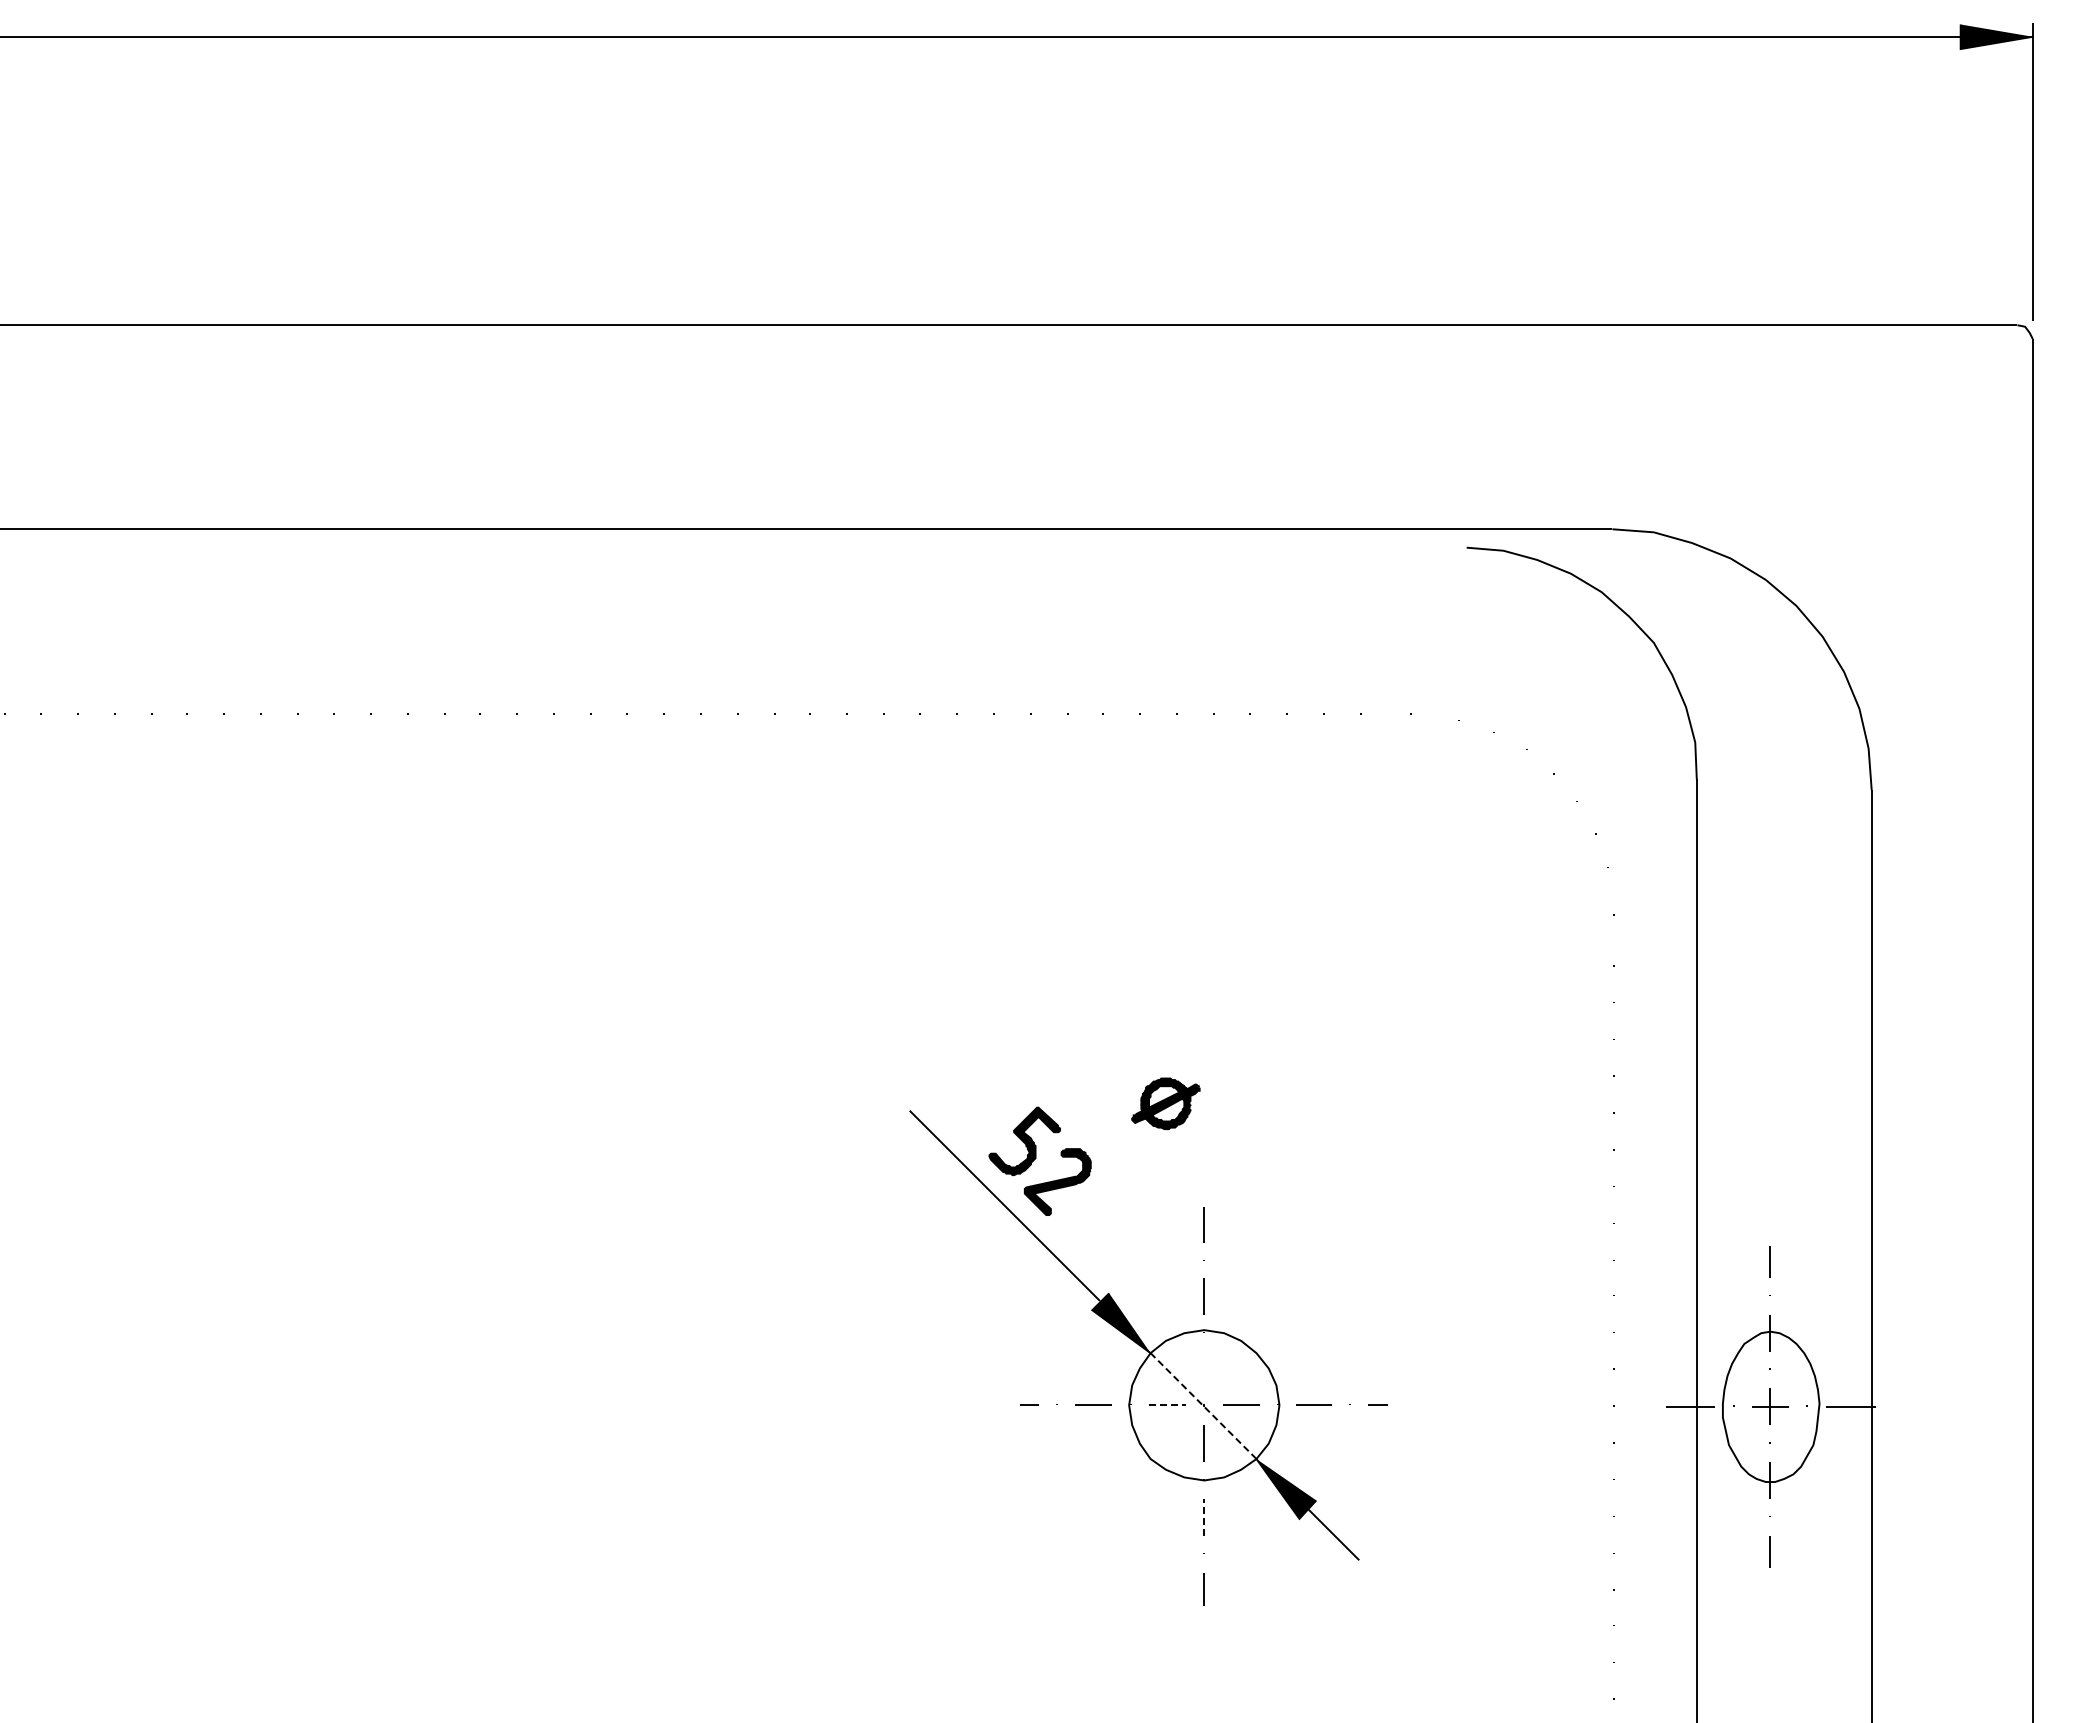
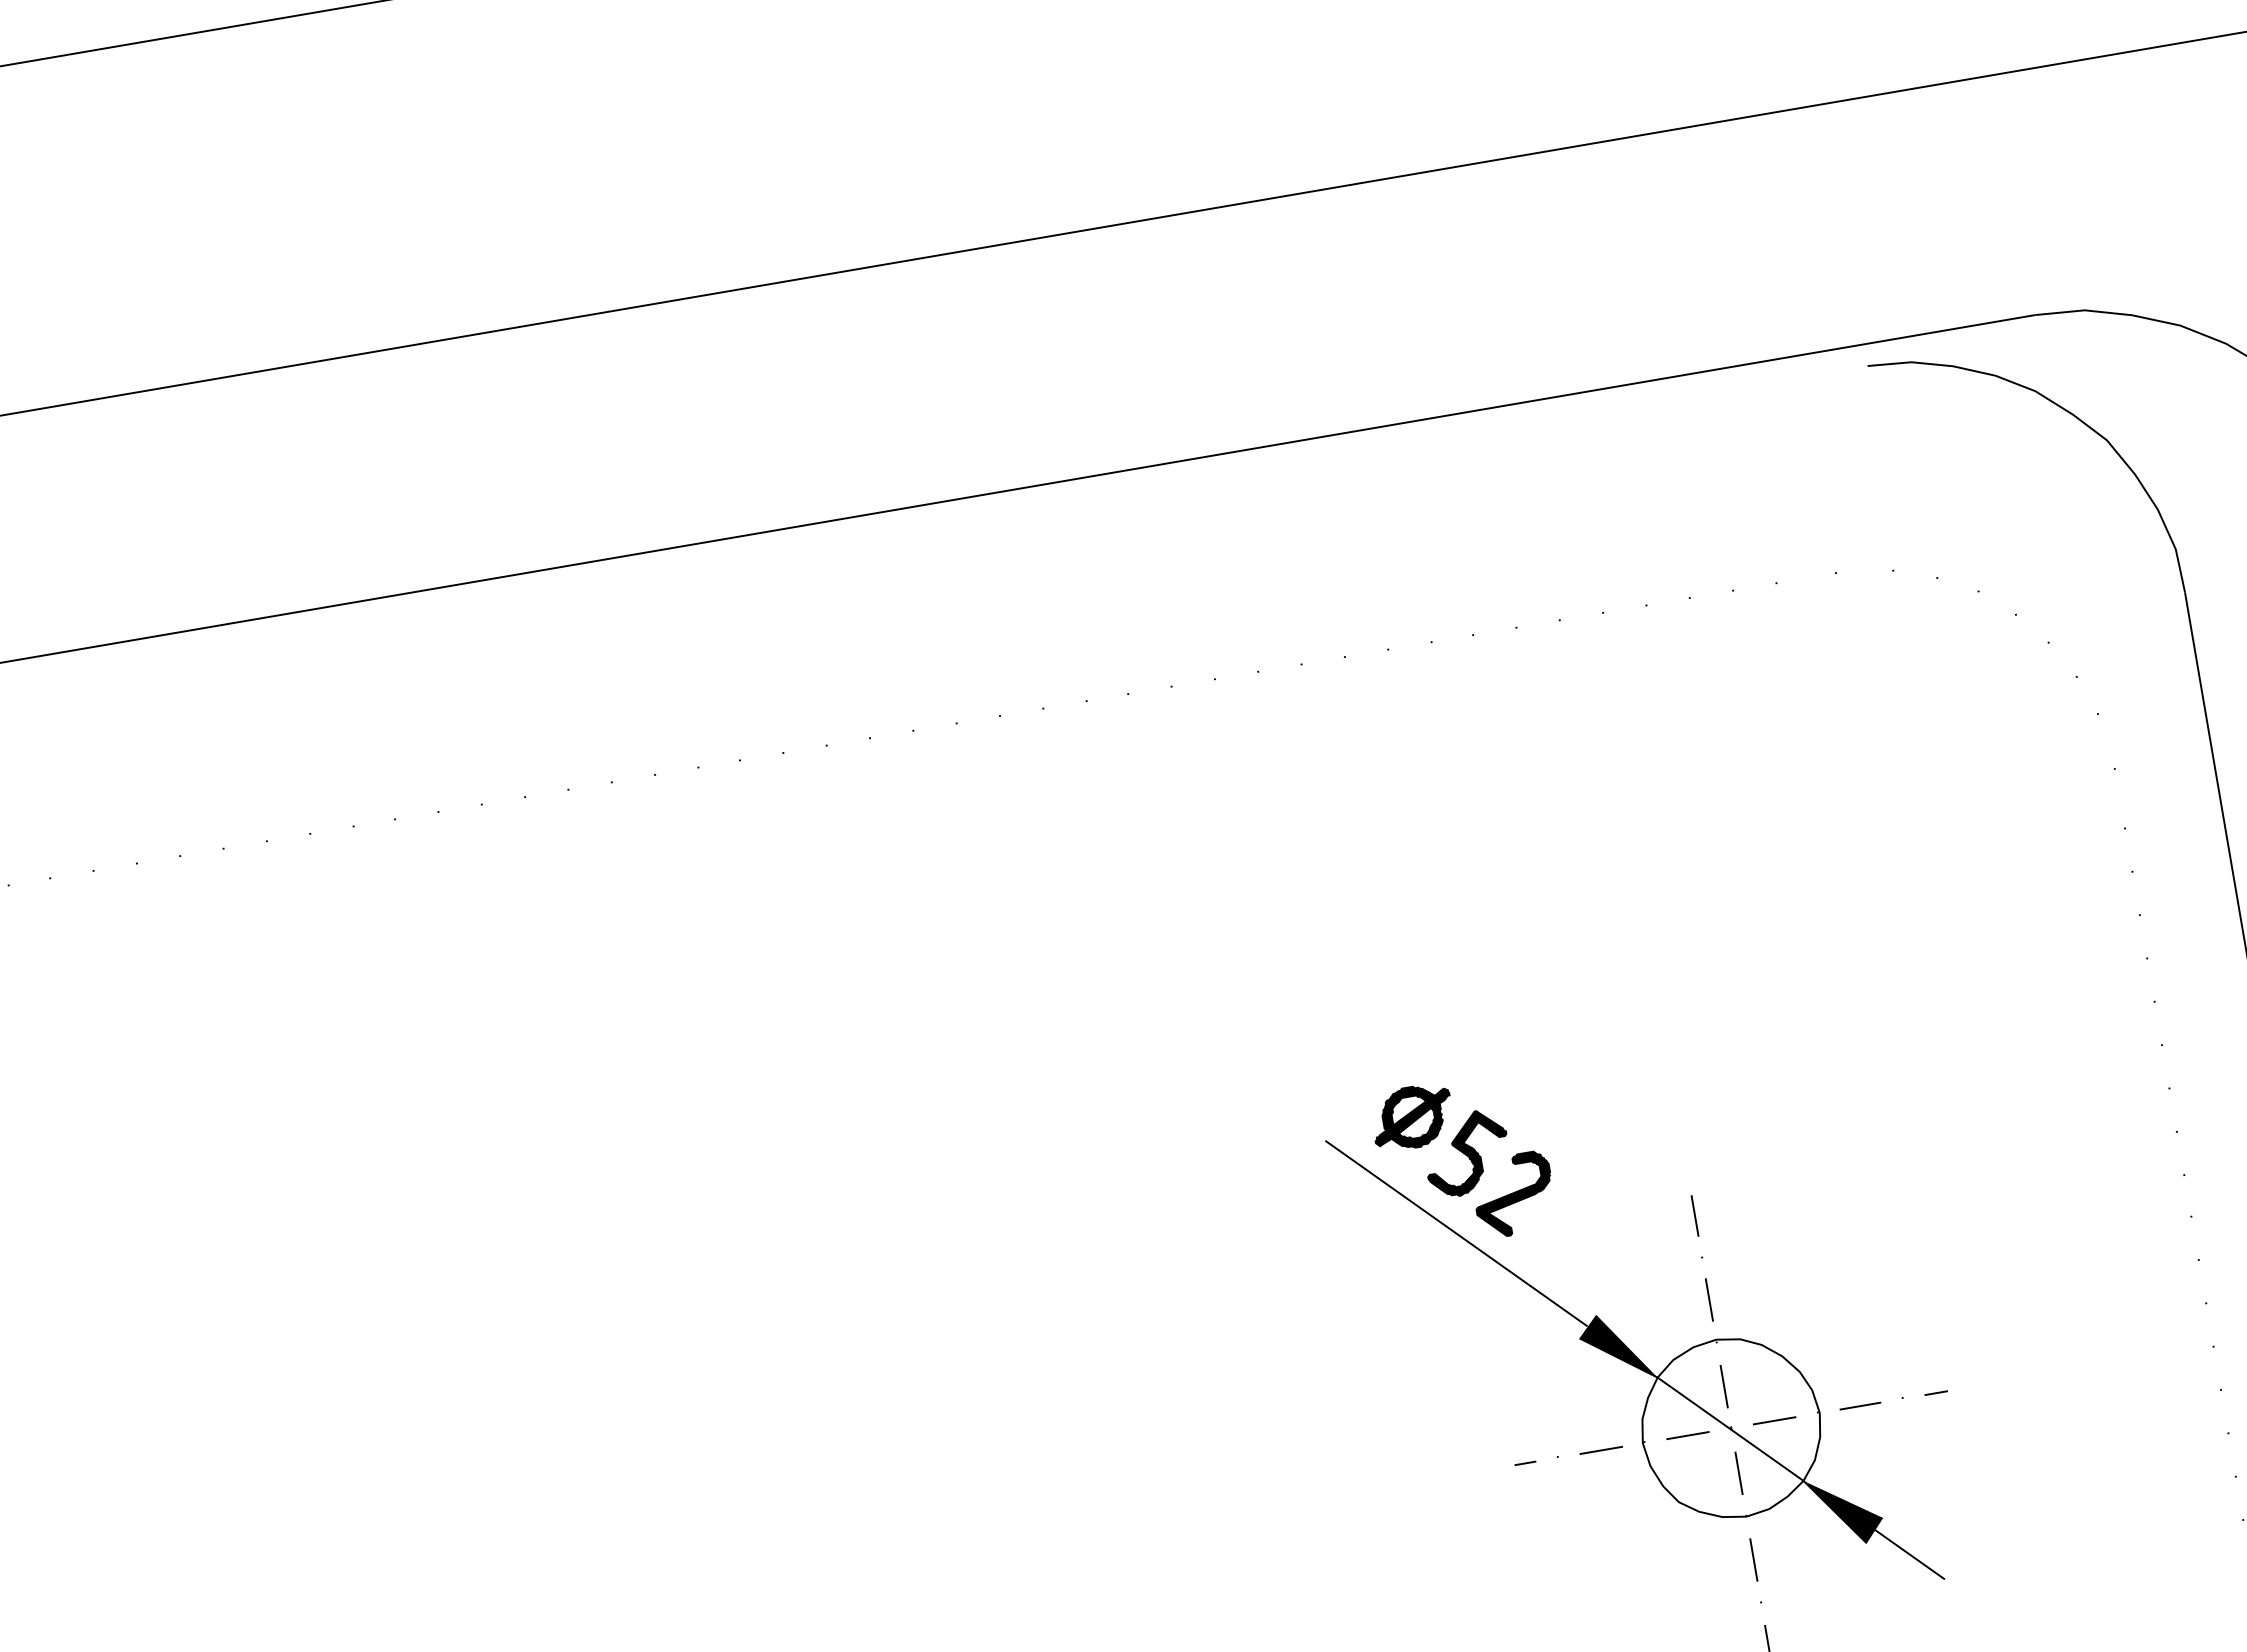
part: (1165, 1103) -> (1411, 1117), moved
line: (1203, 1369) -> (1723, 1386), added
line: (1167, 1405) -> (1688, 1435), dashed -> solid
line: (1203, 1406) -> (1730, 1429), dashed -> solid
line: (1204, 1516) -> (1753, 1559), dashed -> solid

